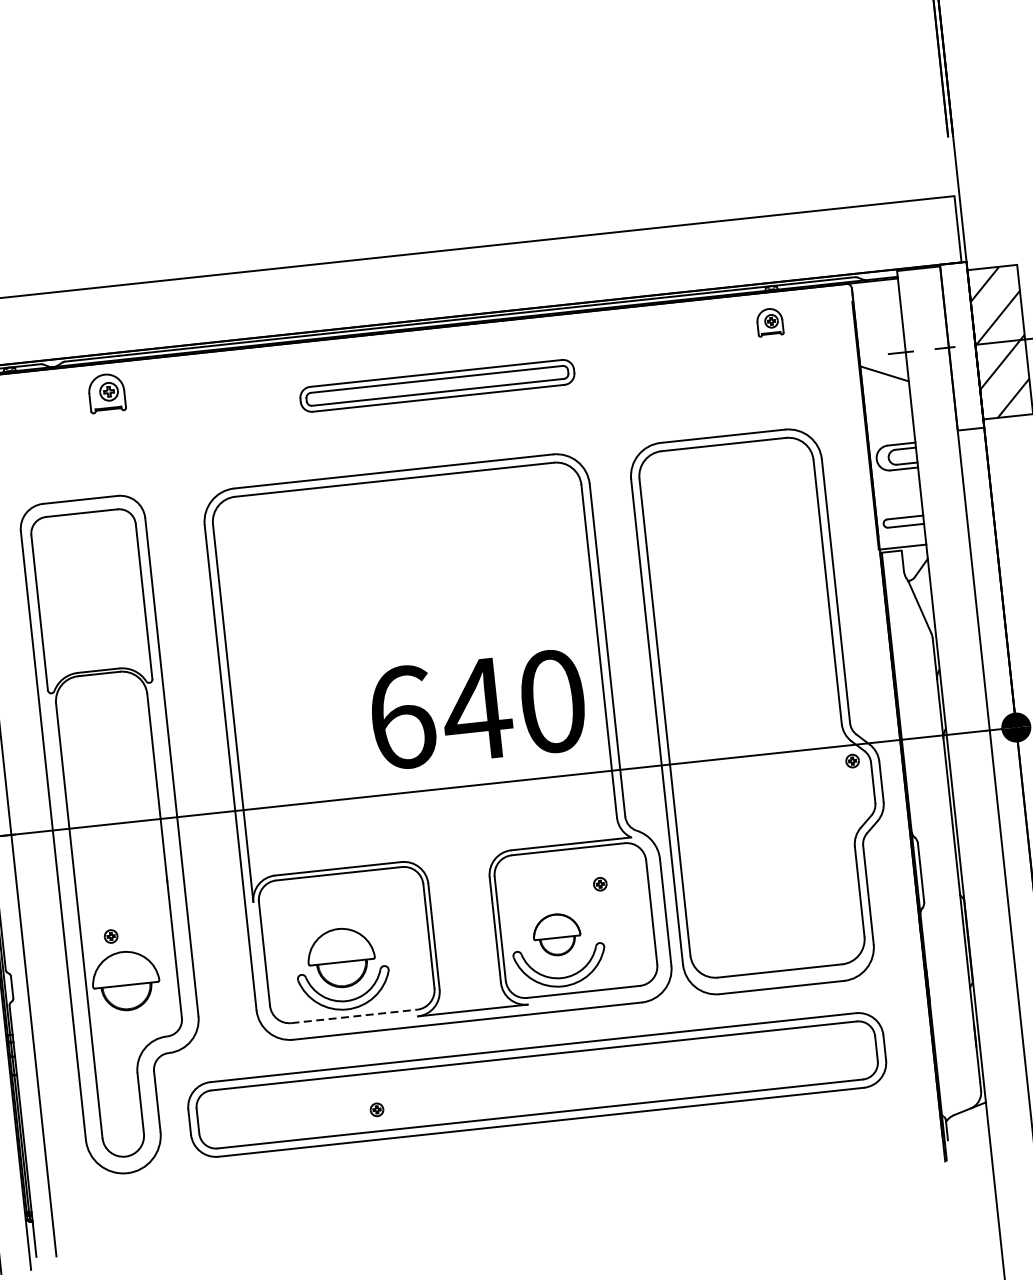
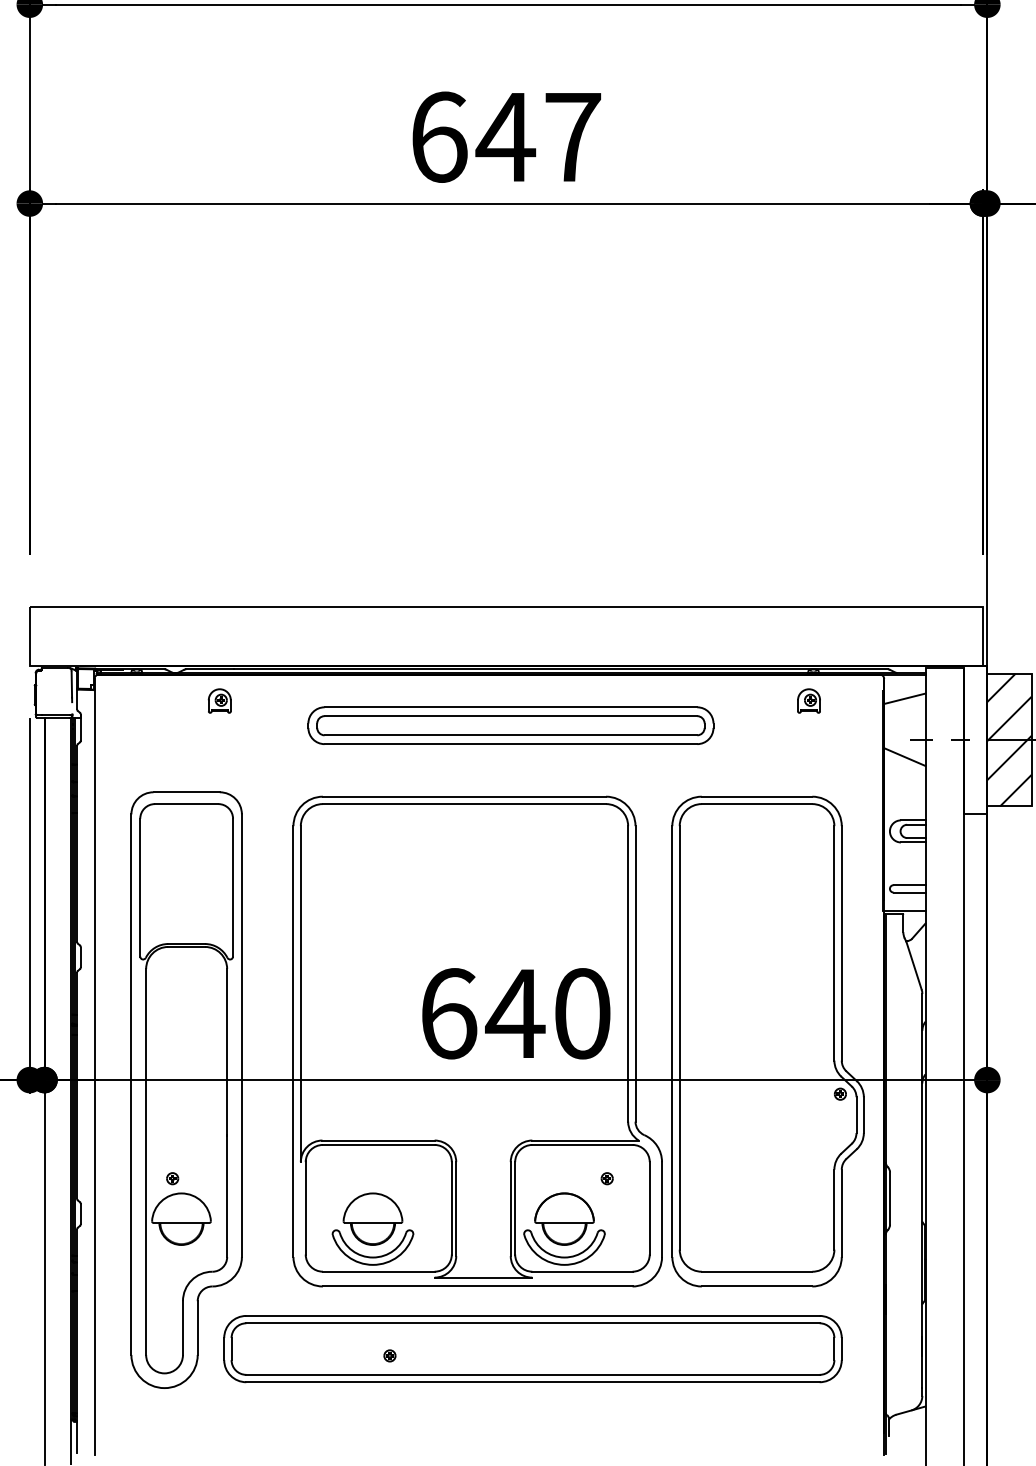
line: (877, 307) -> (904, 698), added
part: (436, 385) -> (510, 725), size x1.67
part: (106, 392) -> (219, 700), size x0.71
part: (556, 934) -> (564, 1218), size x1.43
line: (353, 1016) -> (378, 1271), dashed -> solid

